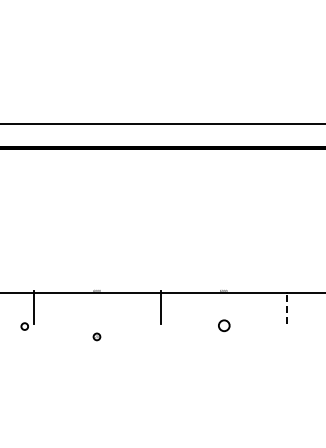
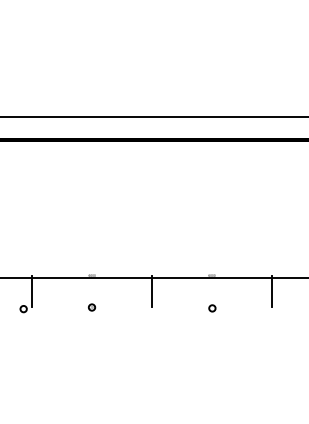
line: (287, 307) -> (272, 291), dashed -> solid
circle: (223, 325) -> (211, 308), size x0.62
part: (96, 336) -> (91, 307), moved

